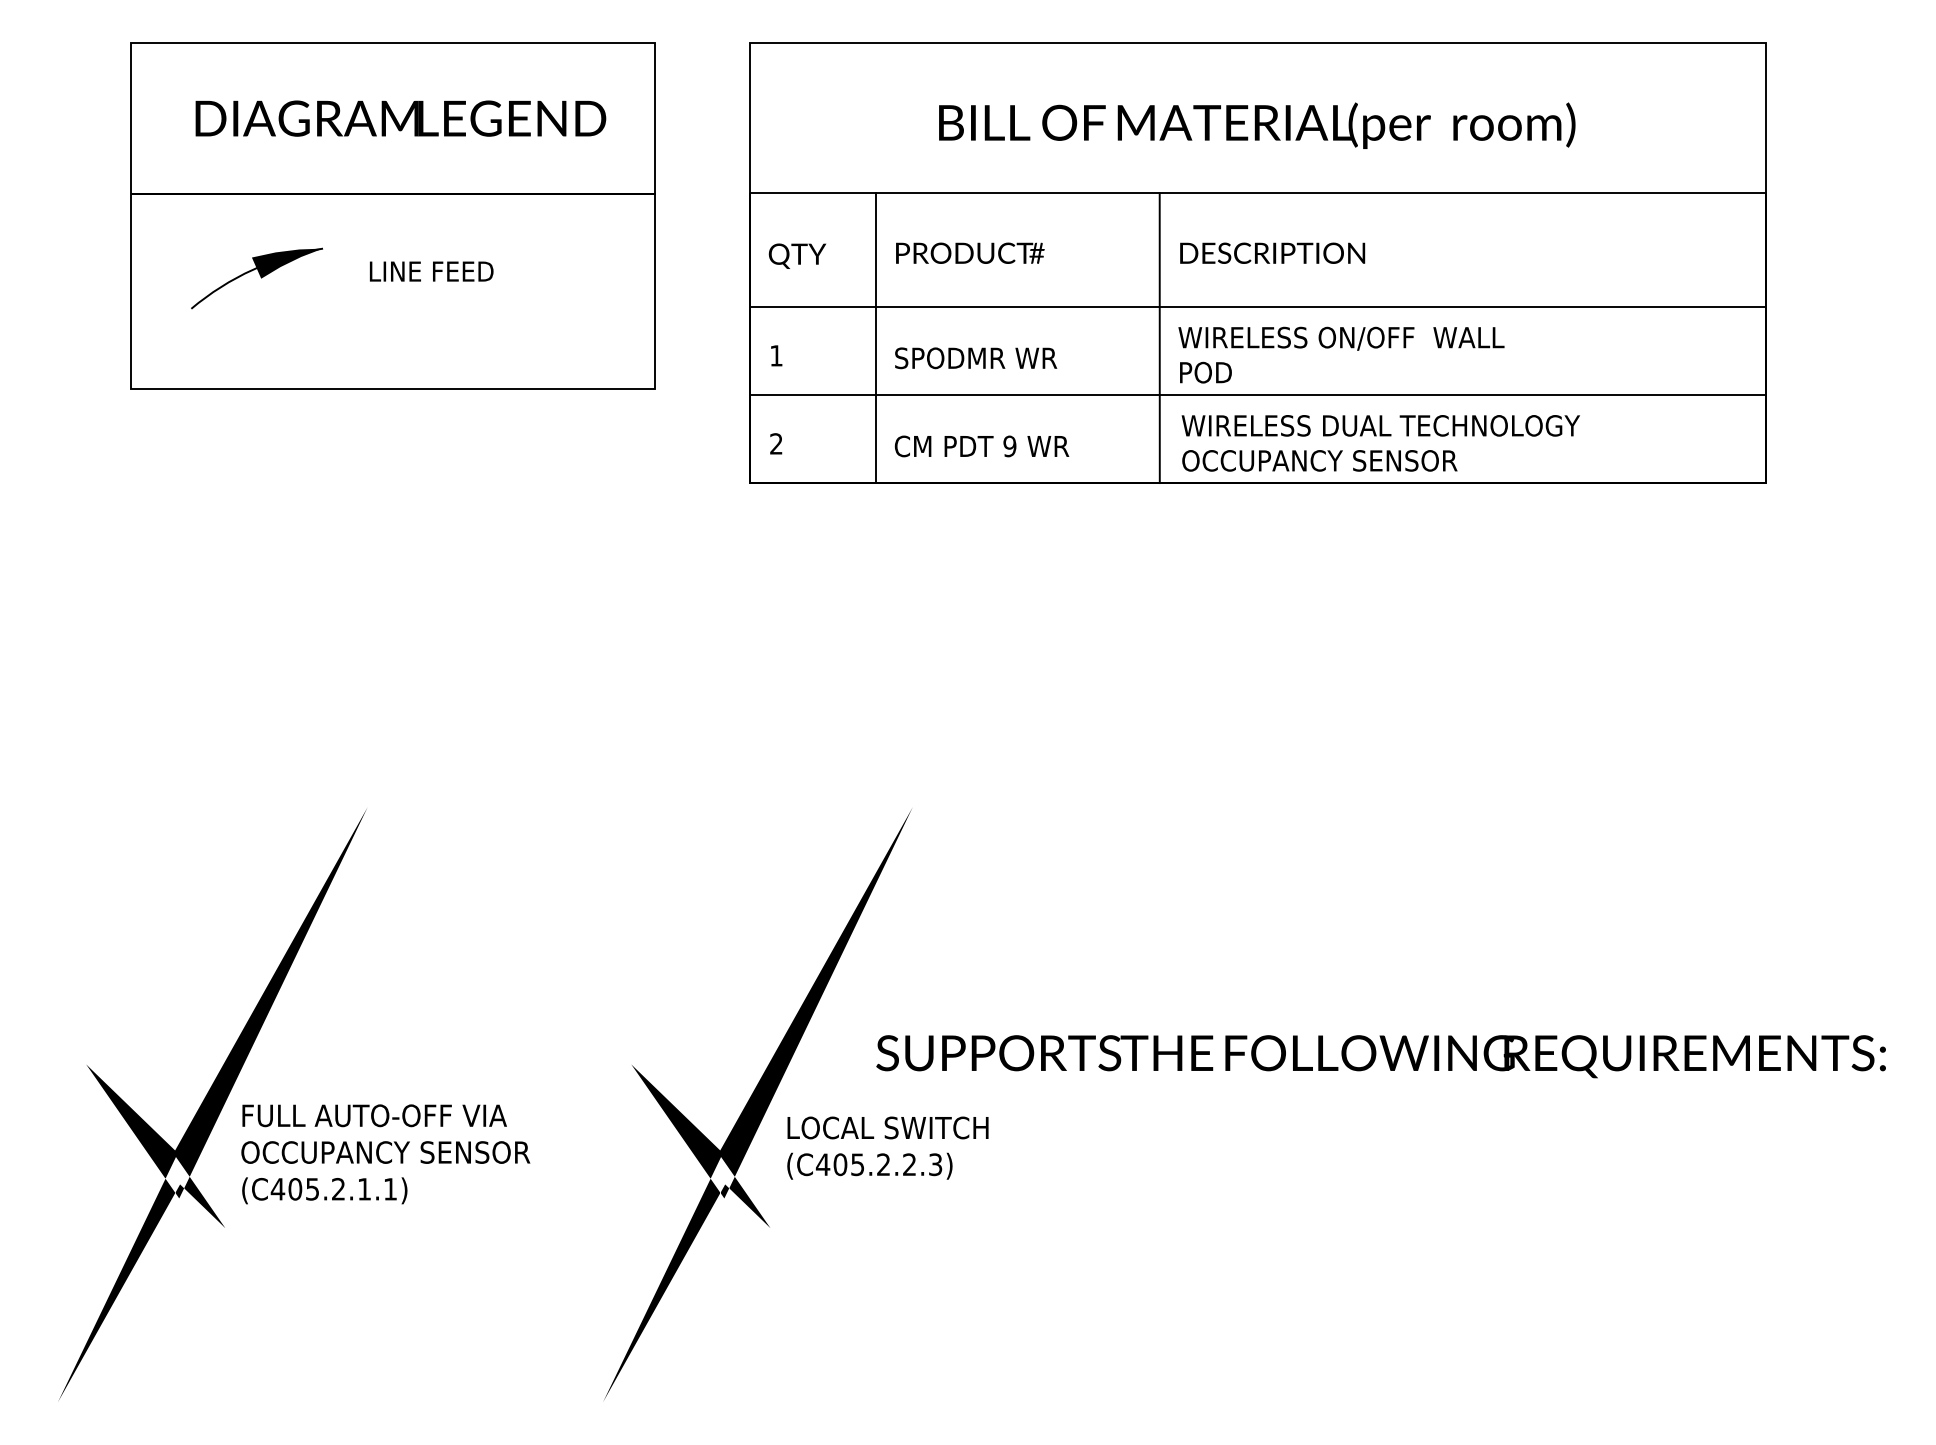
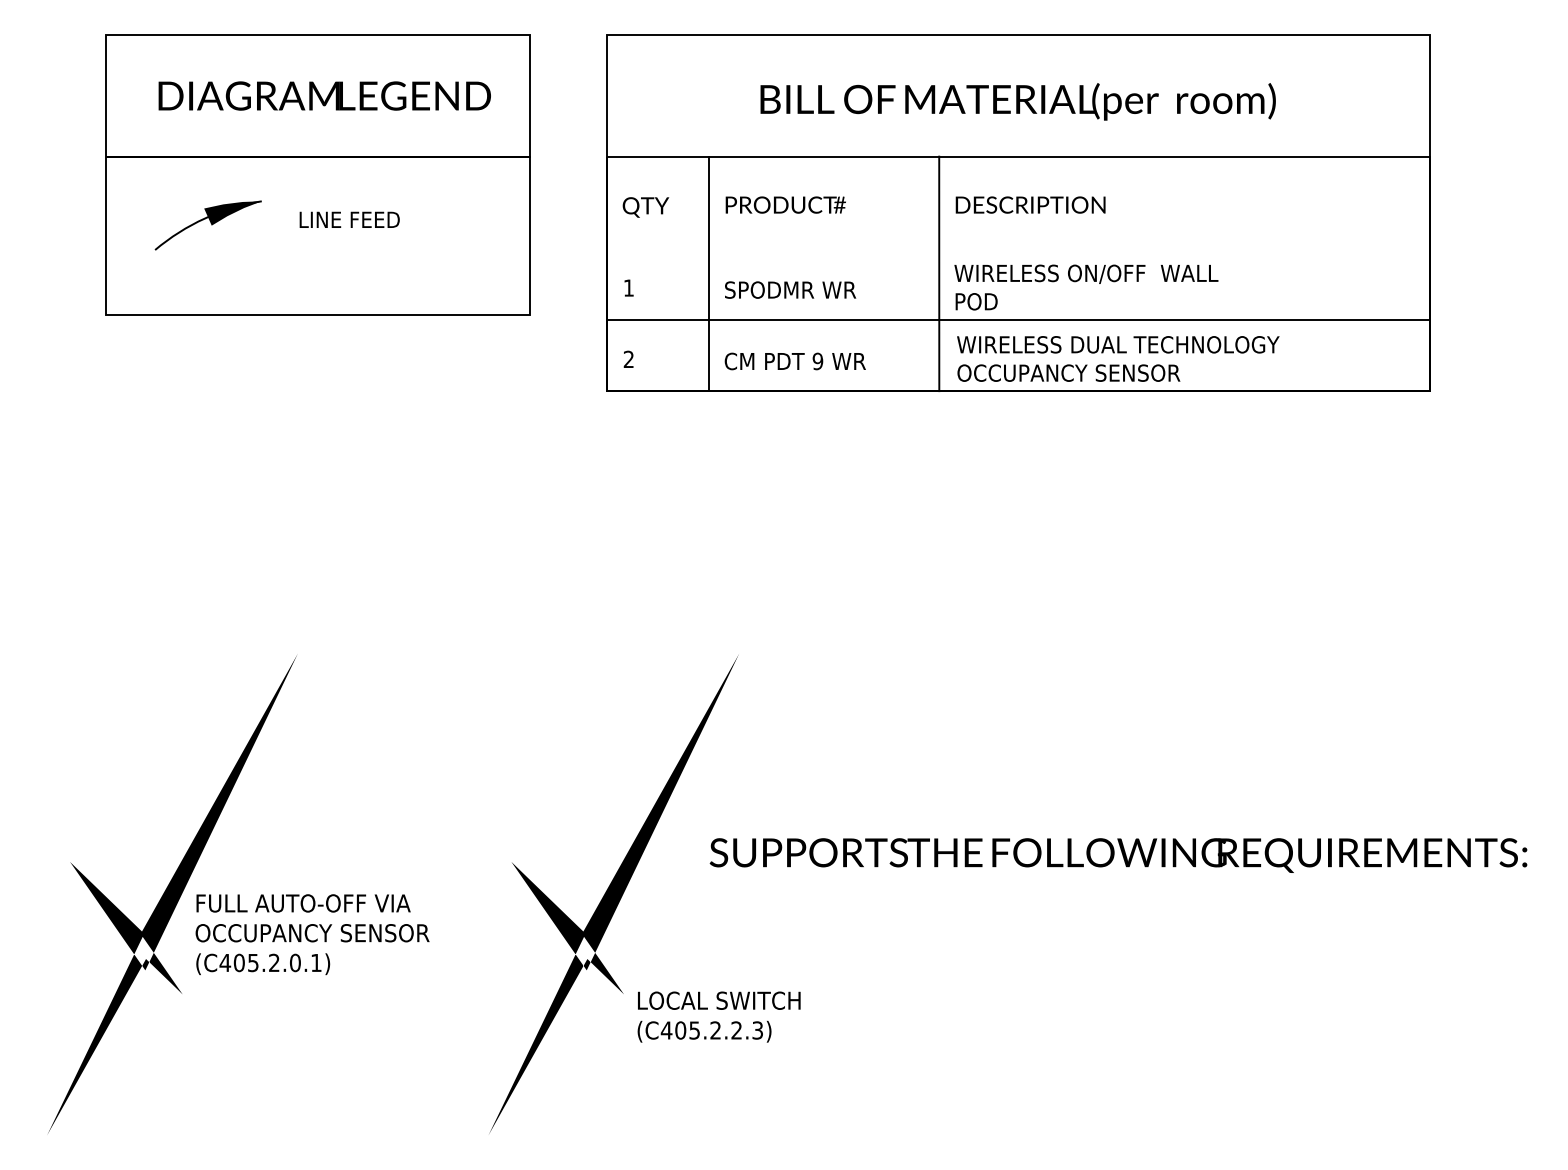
line: (1257, 306) -> (1018, 248), removed
text: (887, 1147) -> (718, 1016), moved
text: (364, 1189) -> (295, 963), (C405.2.1.1) -> (C405.2.0.1)

